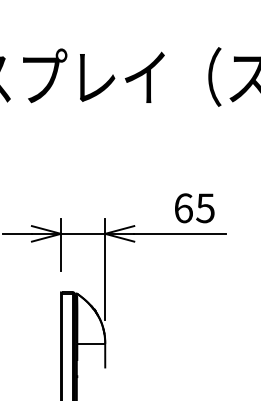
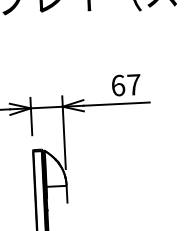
text: (205, 208) -> (134, 84), 65 -> 67

